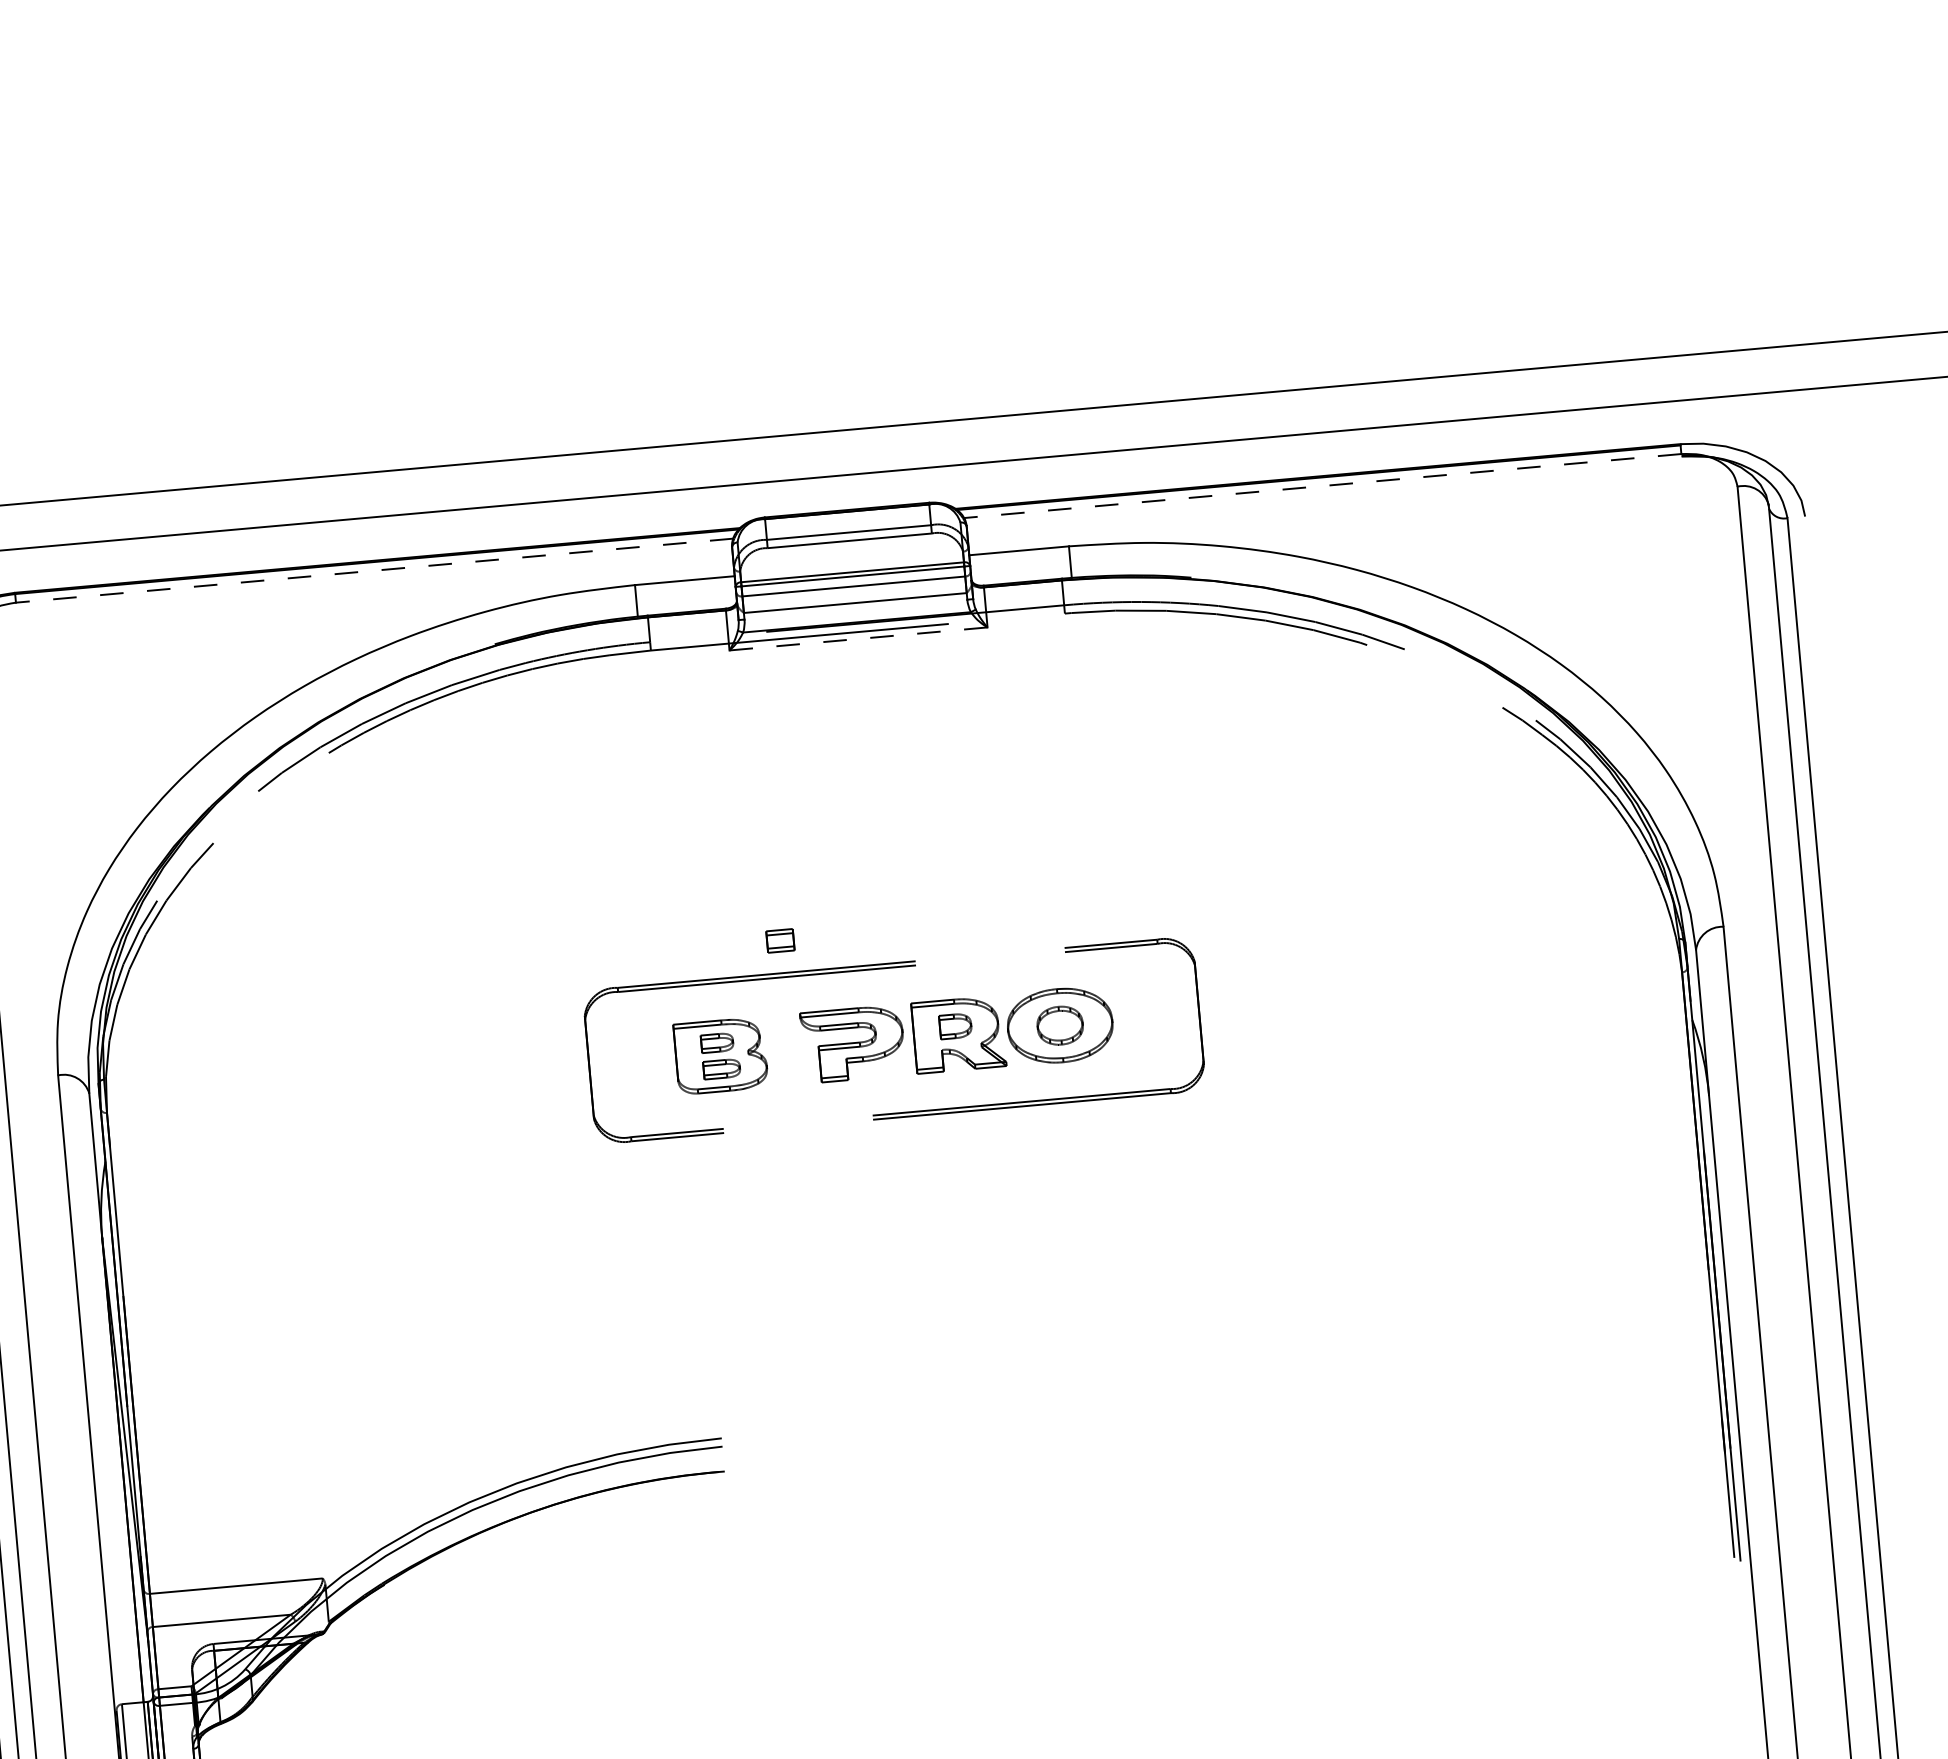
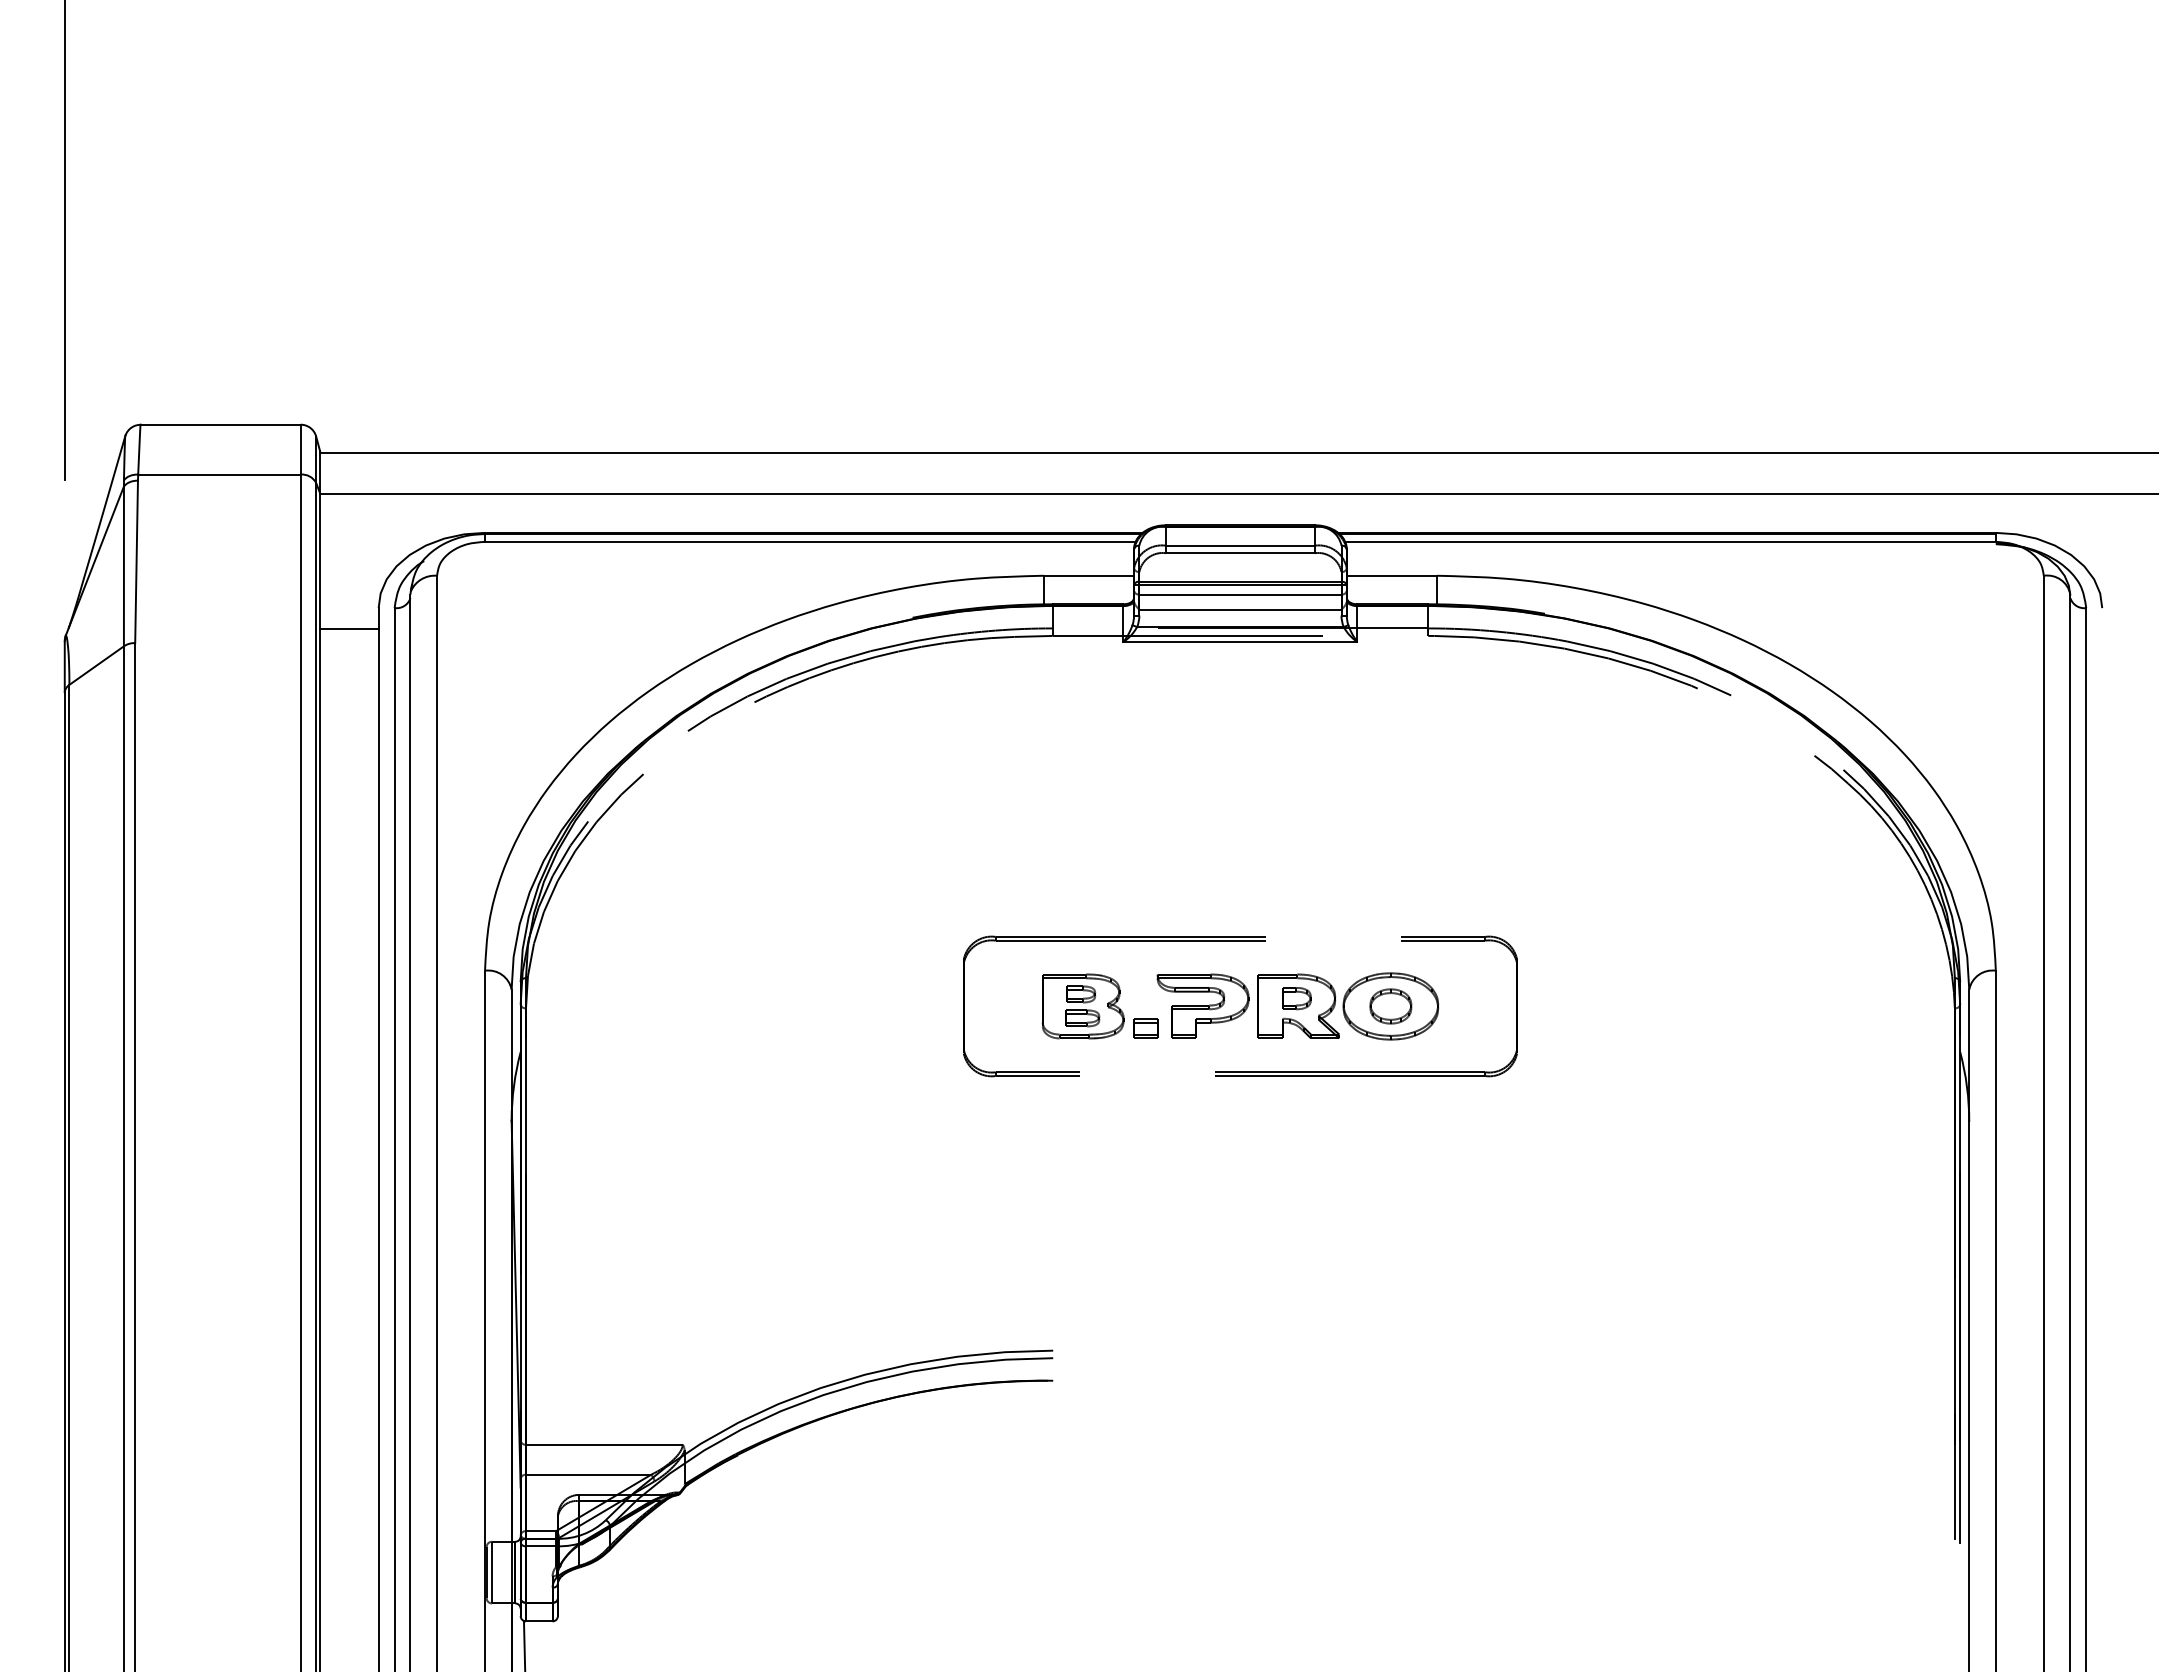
line: (1321, 485) -> (1669, 541), dashed -> solid
line: (373, 570) -> (809, 541), dashed -> solid
line: (857, 639) -> (1239, 642), dashed -> solid
part: (779, 940) -> (1145, 1028), moved

